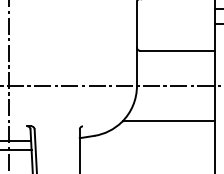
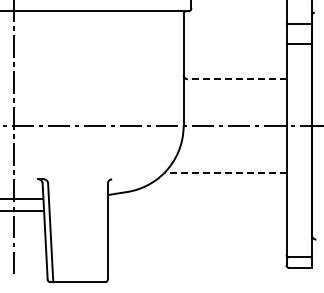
line: (176, 50) -> (236, 79), solid -> dashed
line: (168, 121) -> (225, 172), solid -> dashed

